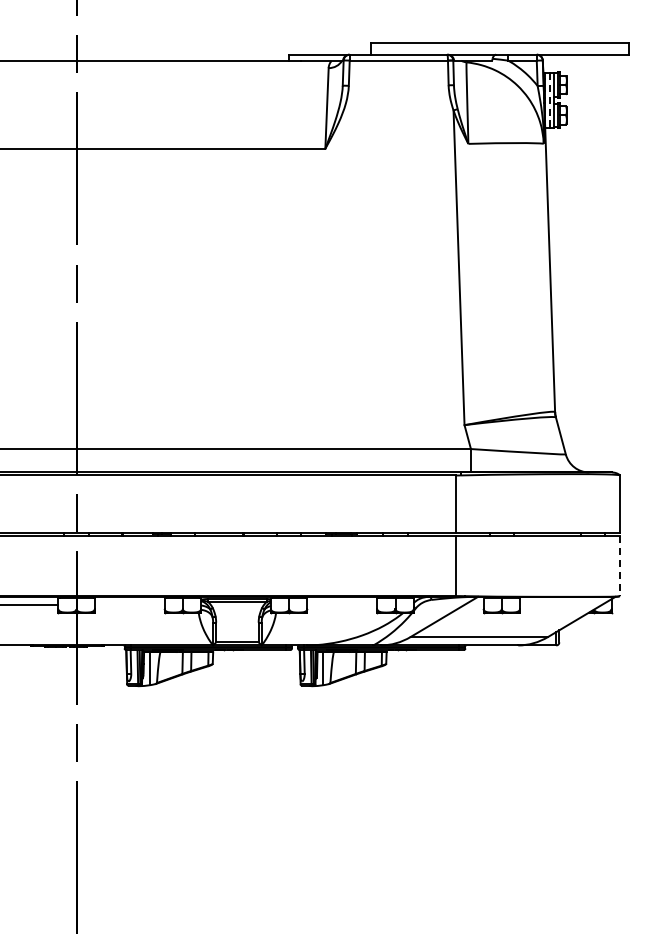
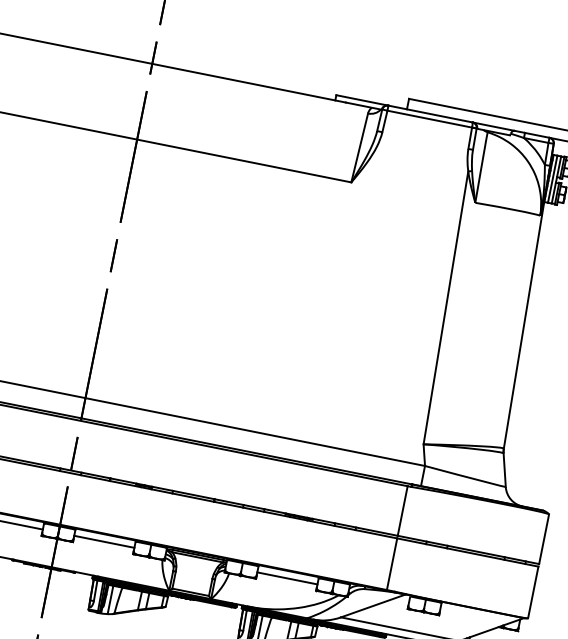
line: (549, 100) -> (552, 179), dashed -> solid
line: (620, 566) -> (533, 592), dashed -> solid
line: (129, 605) -> (104, 541), added
line: (342, 605) -> (287, 578), added

